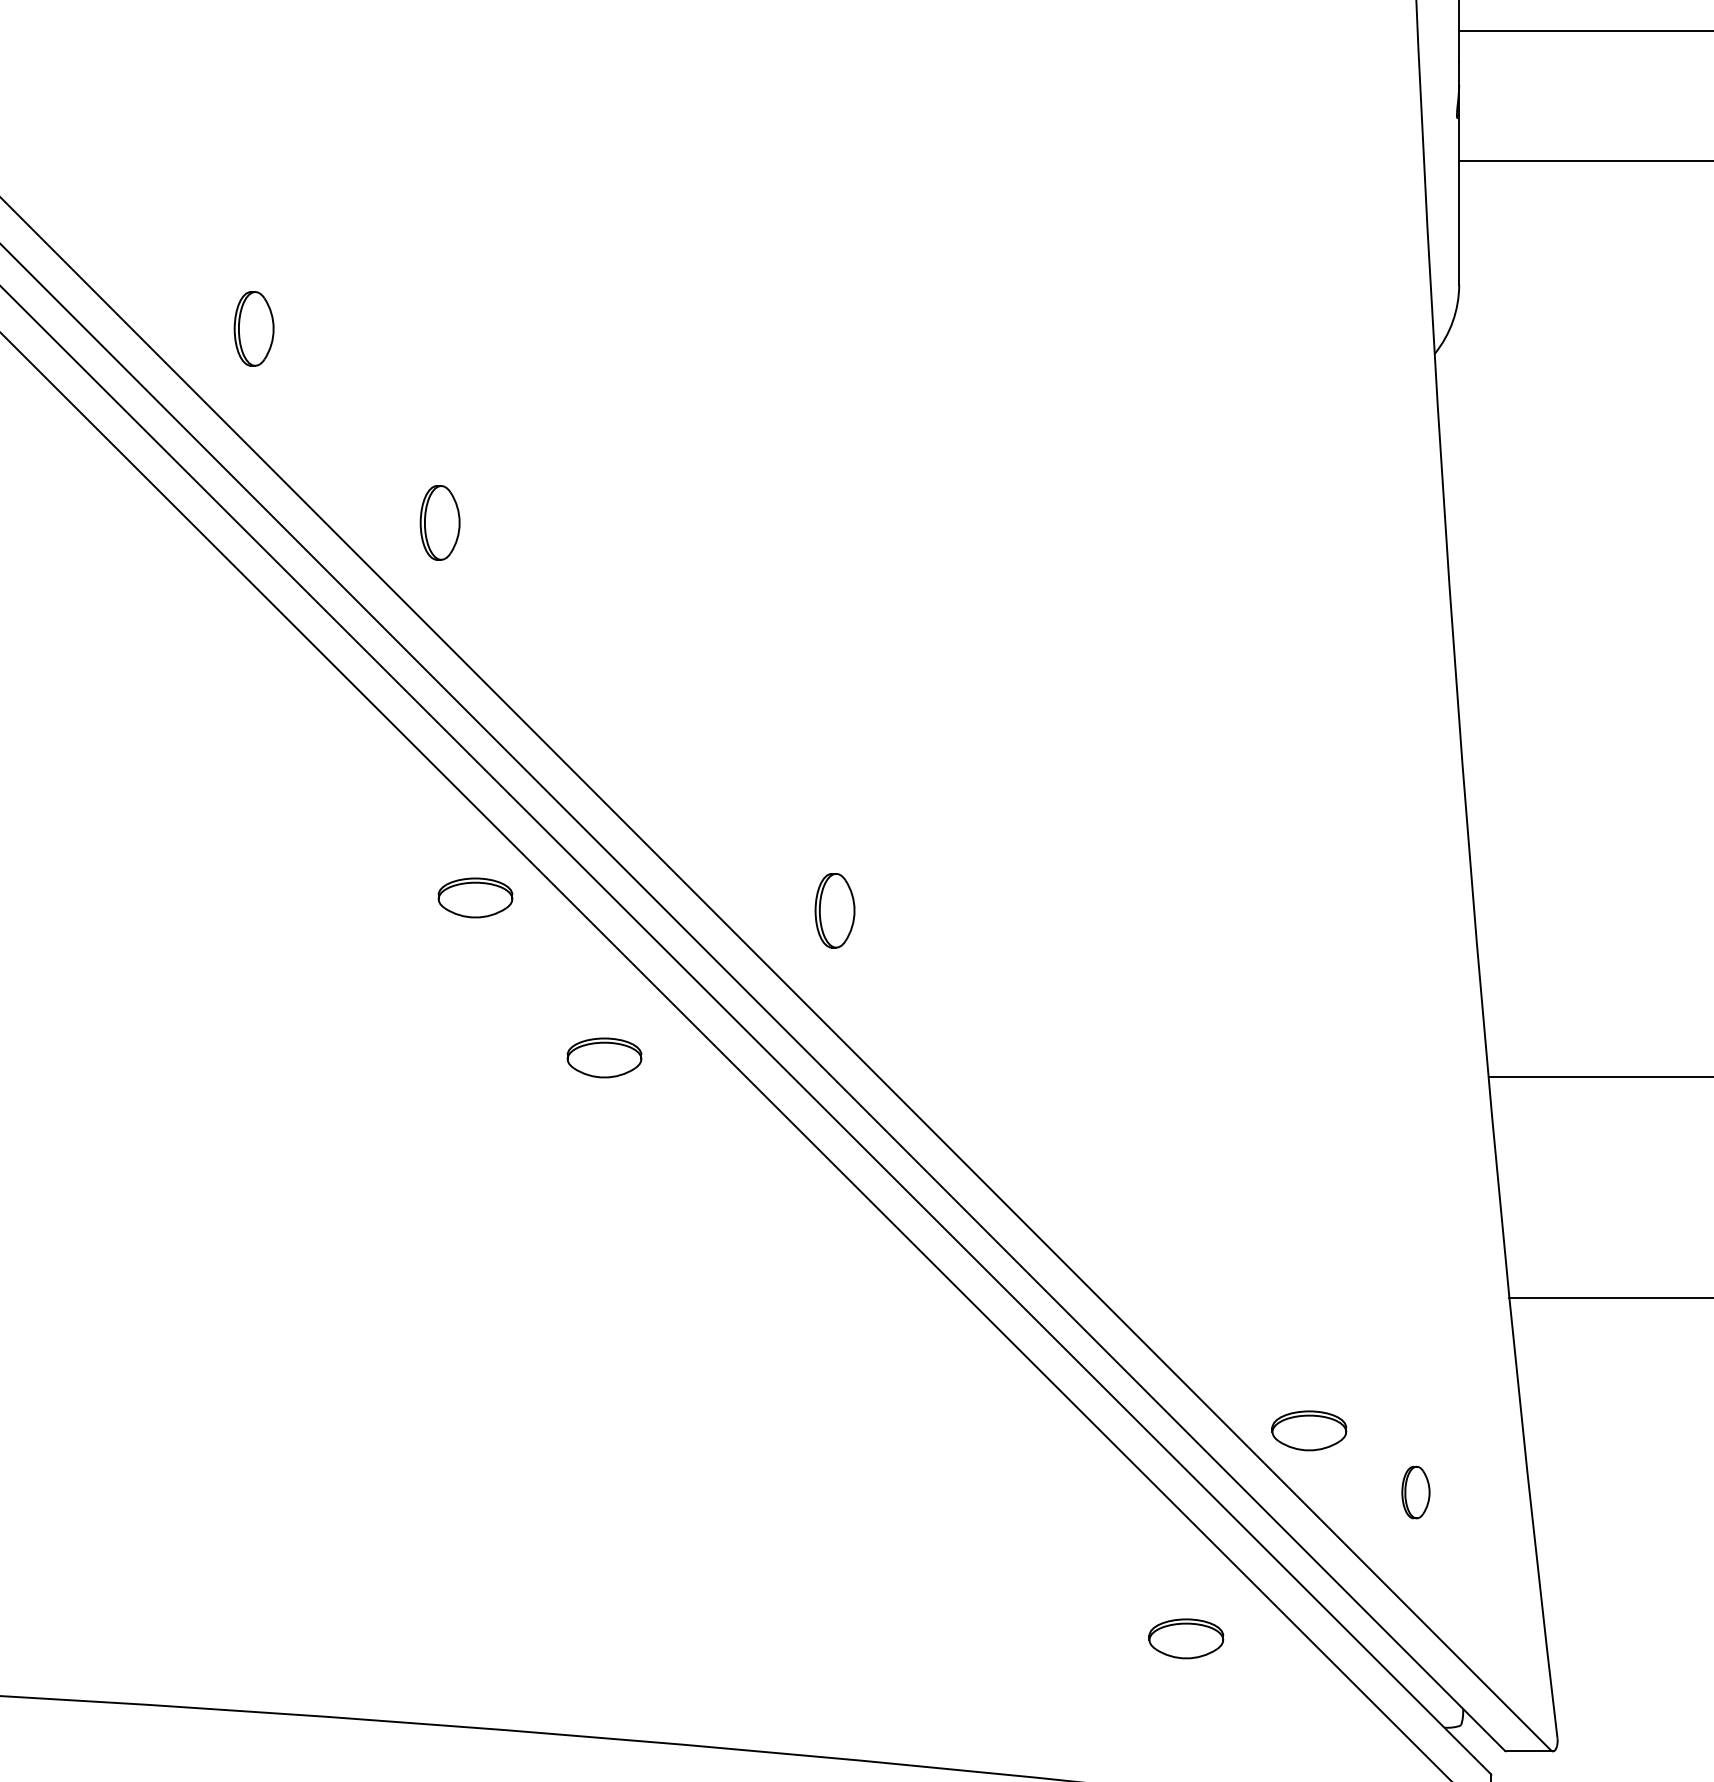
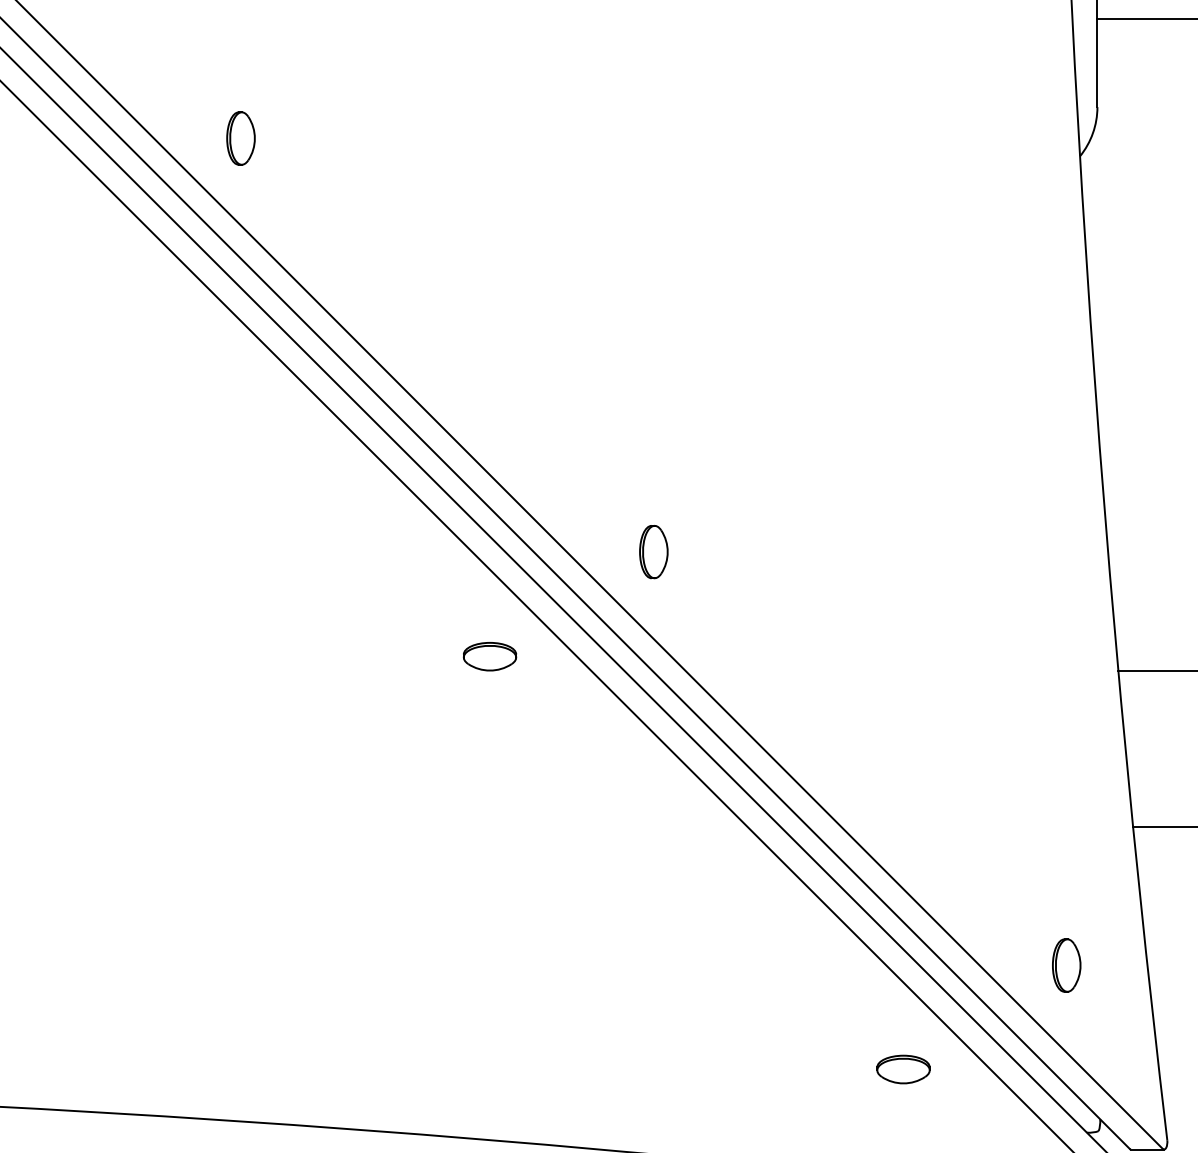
part: (439, 522) -> (372, 276), removed
part: (475, 897) -> (398, 542), removed
part: (1309, 1430) -> (991, 921), removed
part: (1415, 1492) -> (1066, 965), size x1.43

